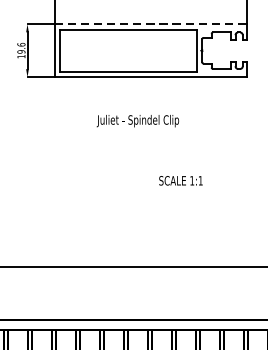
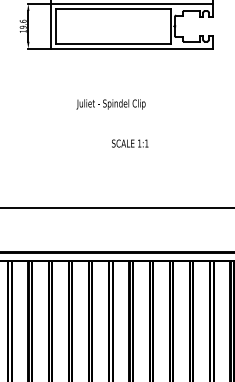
line: (150, 24) -> (131, 4), dashed -> solid
text: (137, 121) -> (110, 104), moved
text: (181, 180) -> (130, 143), moved

